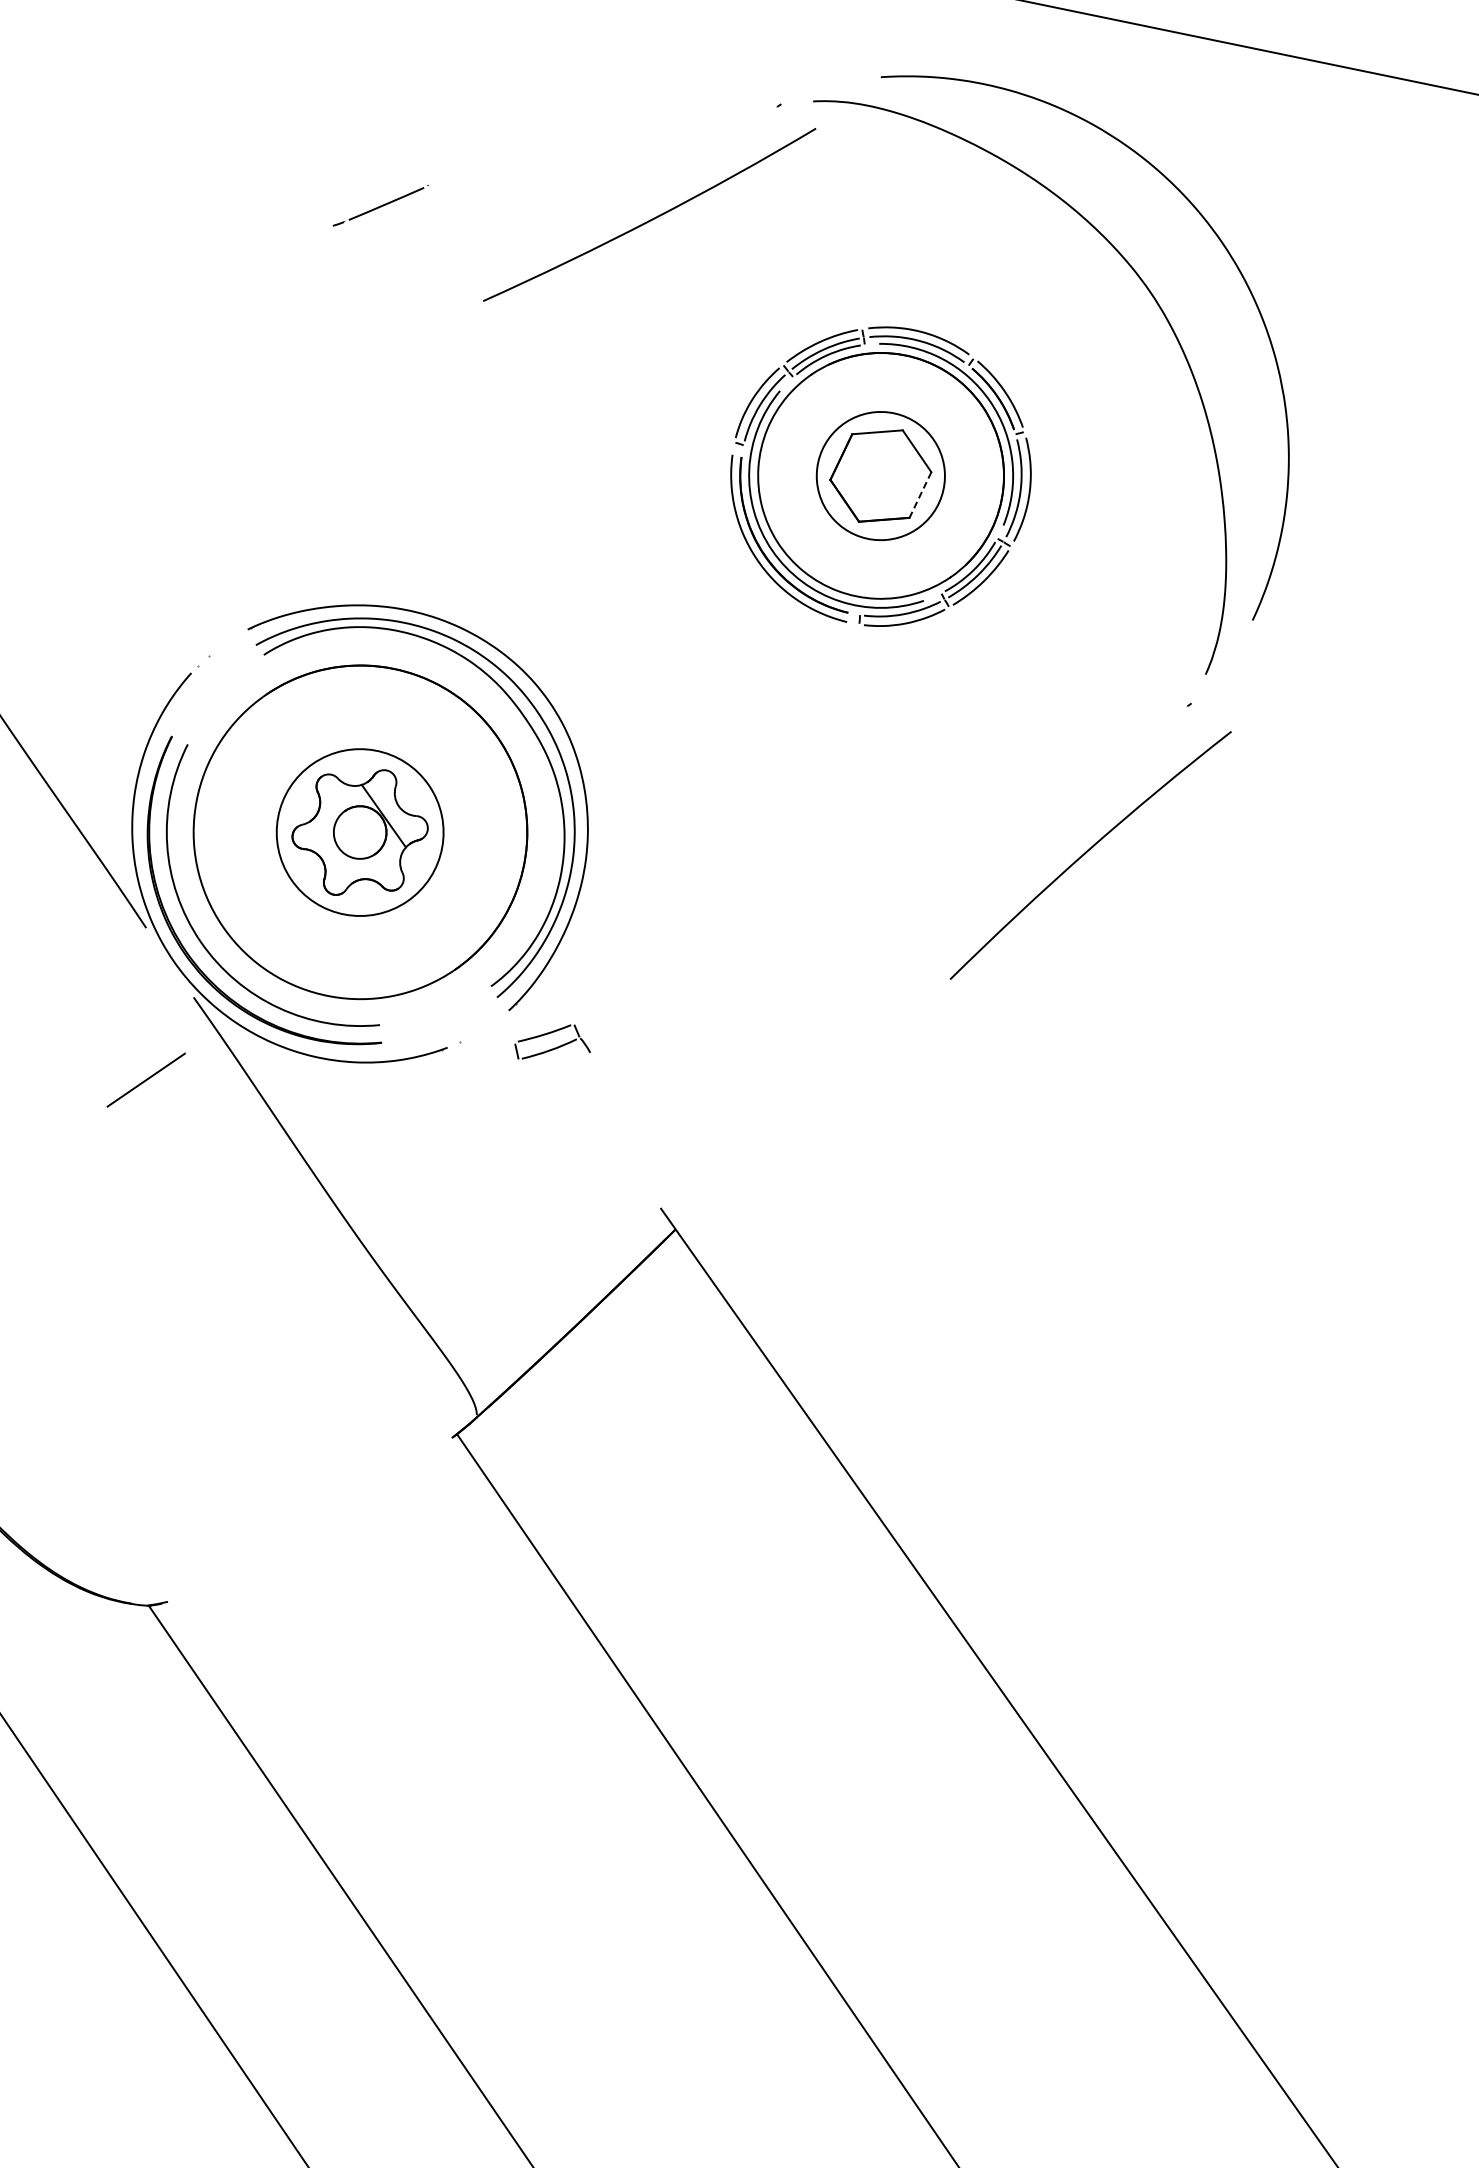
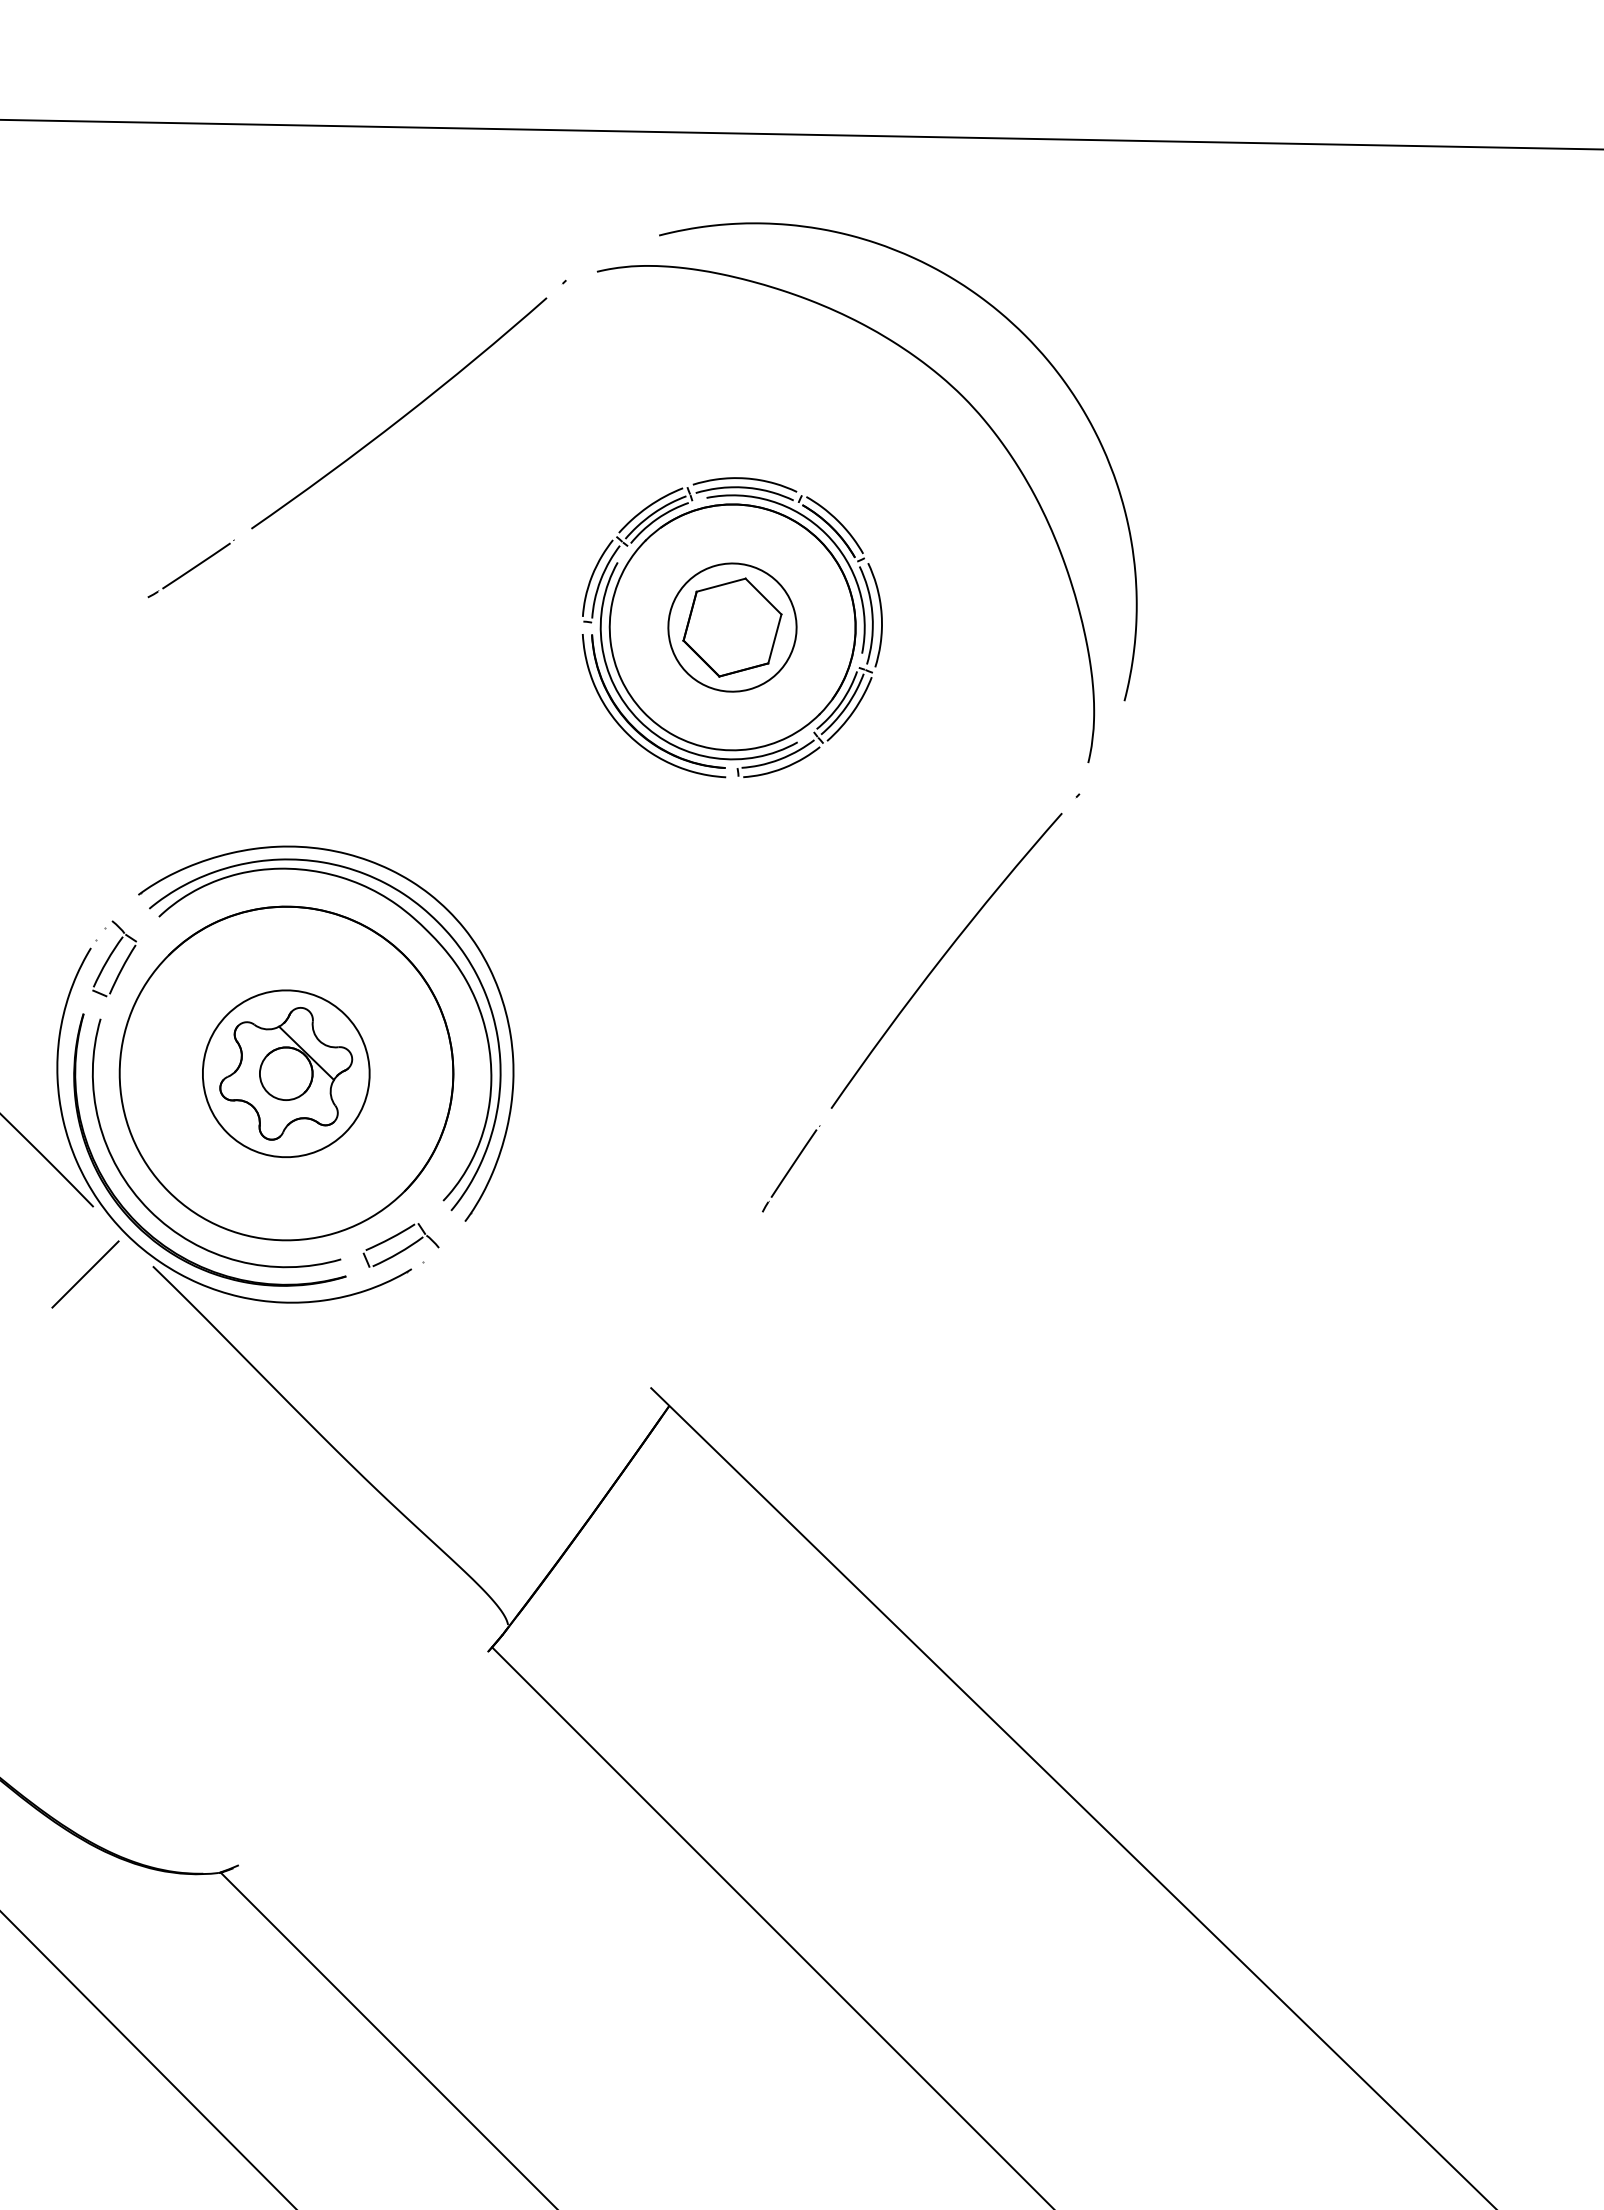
part: (380, 205) -> (190, 568), moved
curve: (652, 218) -> (402, 416), moved
line: (919, 495) -> (774, 639), dashed -> solid
part: (212, 687) -> (114, 958), added
curve: (1086, 853) -> (942, 959), moved
line: (839, 1018) -> (791, 1168), added
part: (552, 1043) -> (400, 1245), moved
line: (146, 1080) -> (85, 1274), moved

